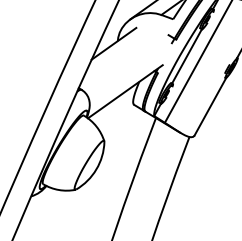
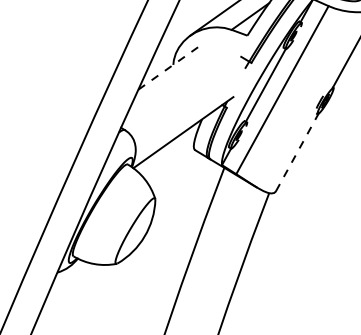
line: (114, 43) -> (168, 68), solid -> dashed
line: (210, 106) -> (297, 152), solid -> dashed

